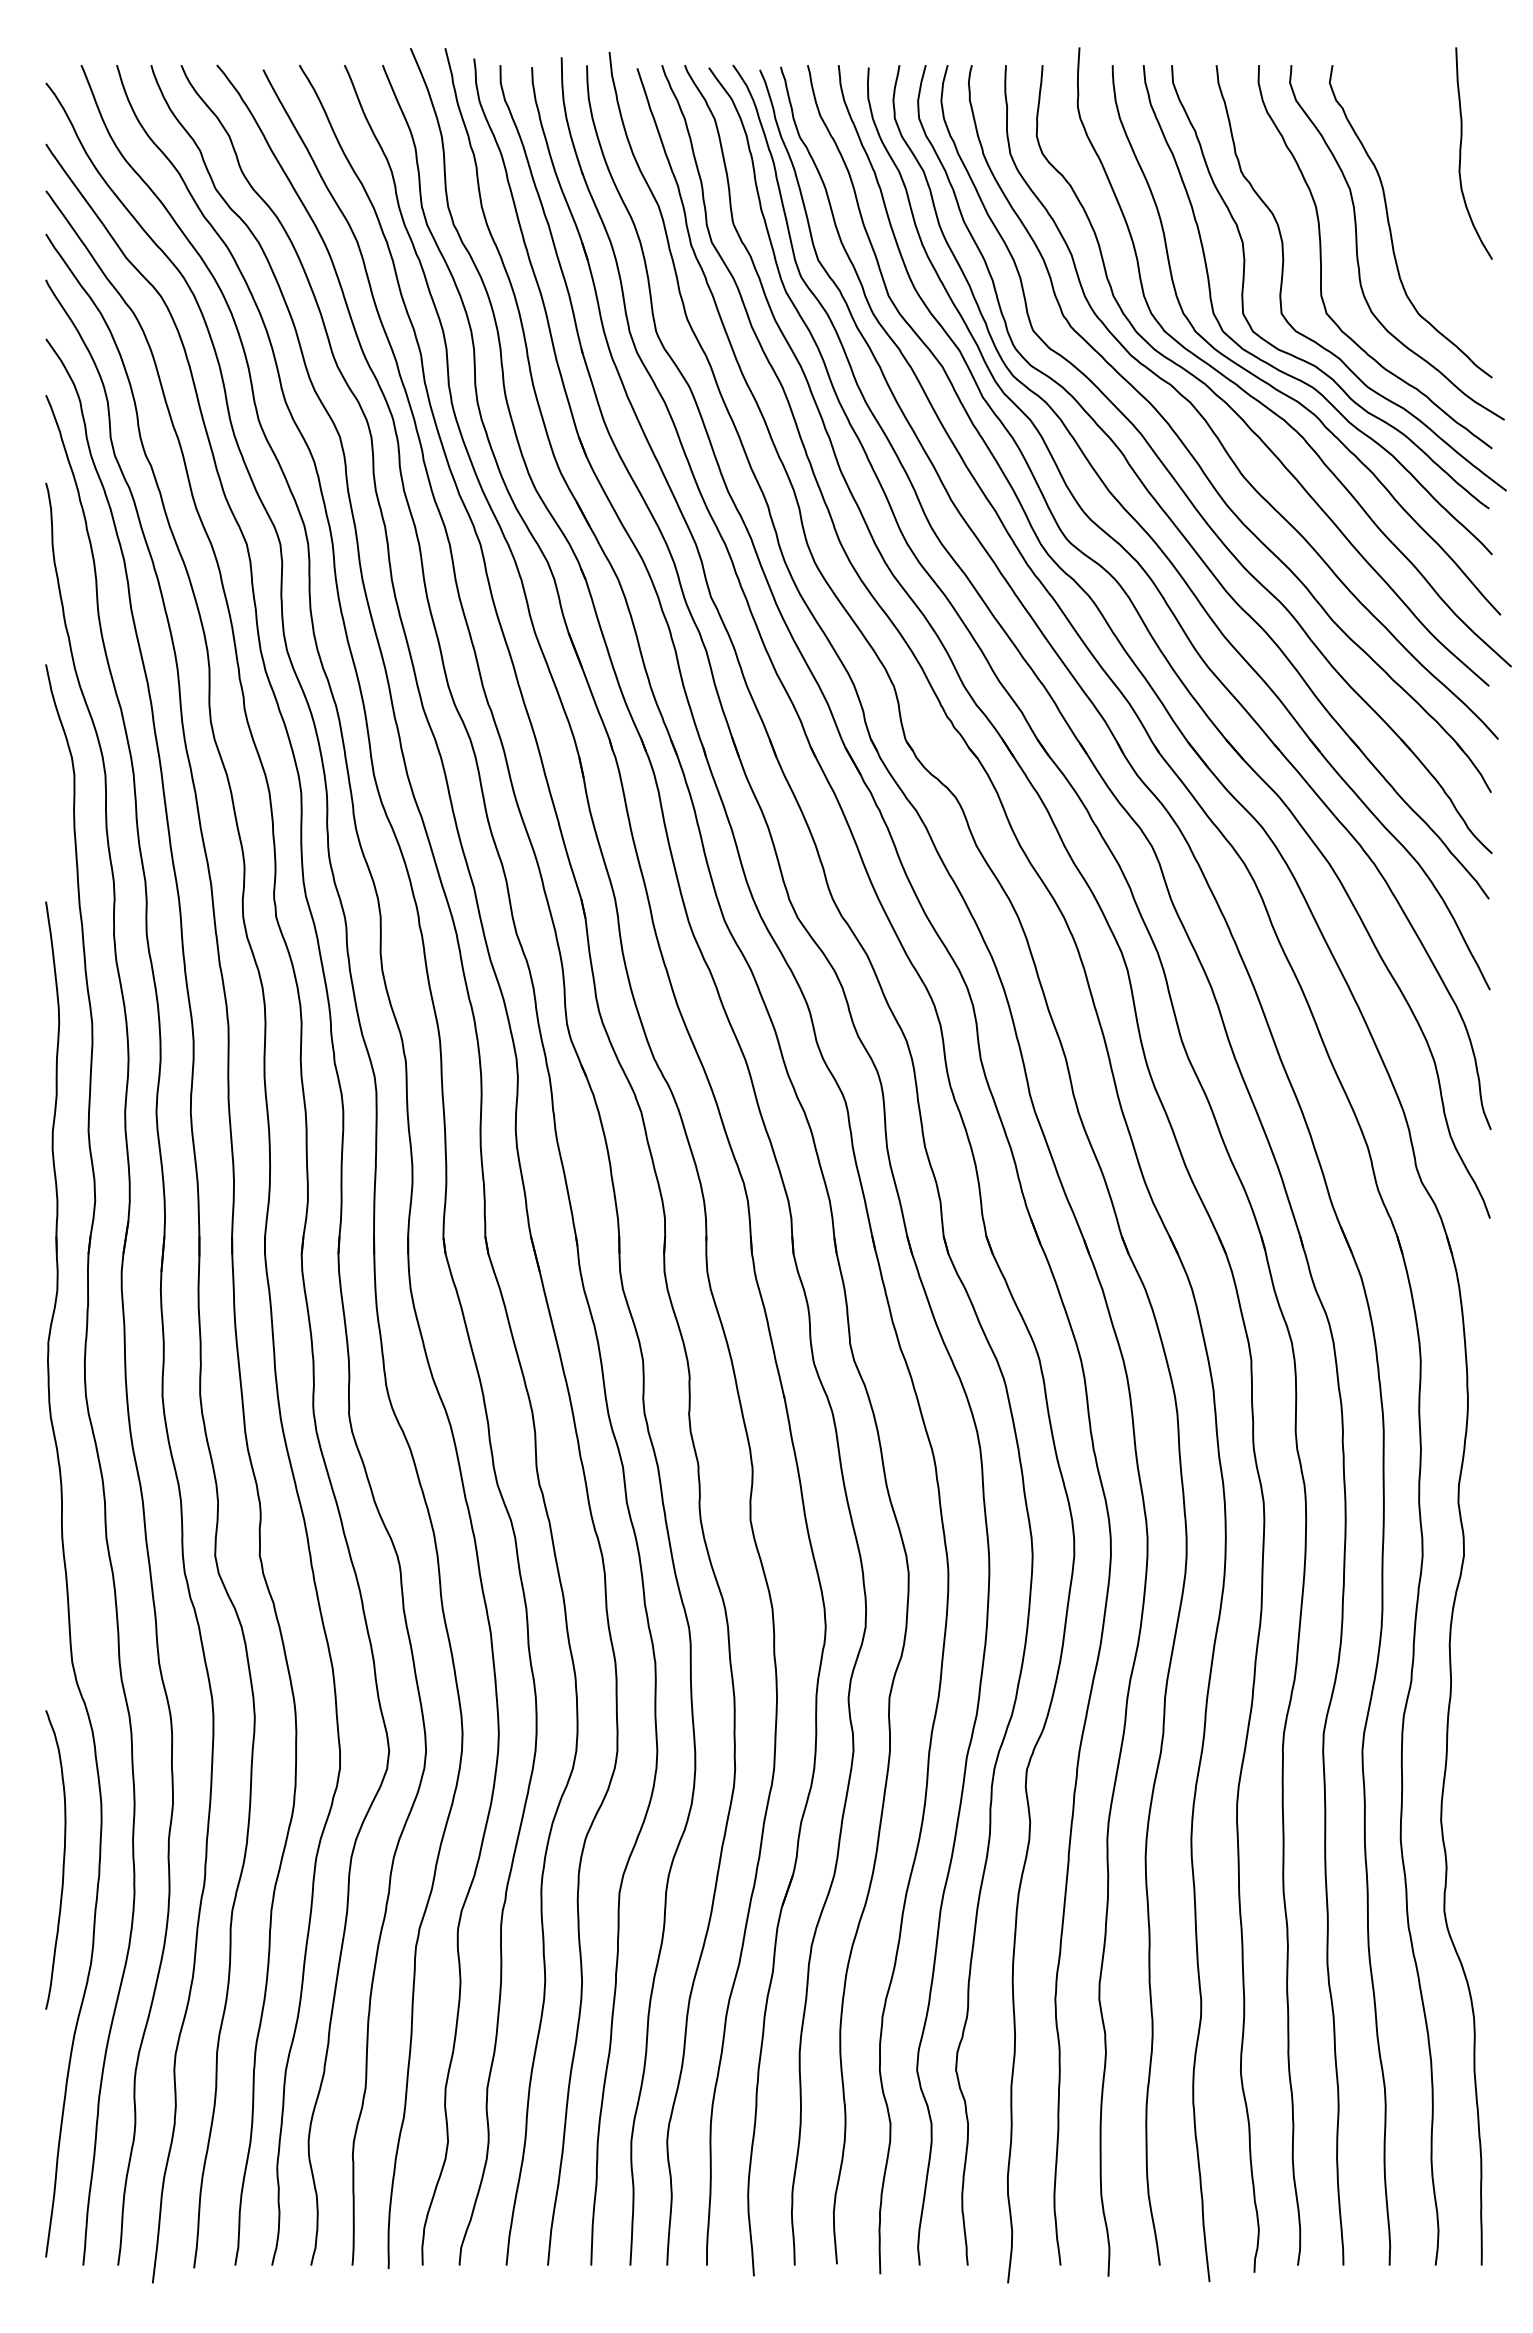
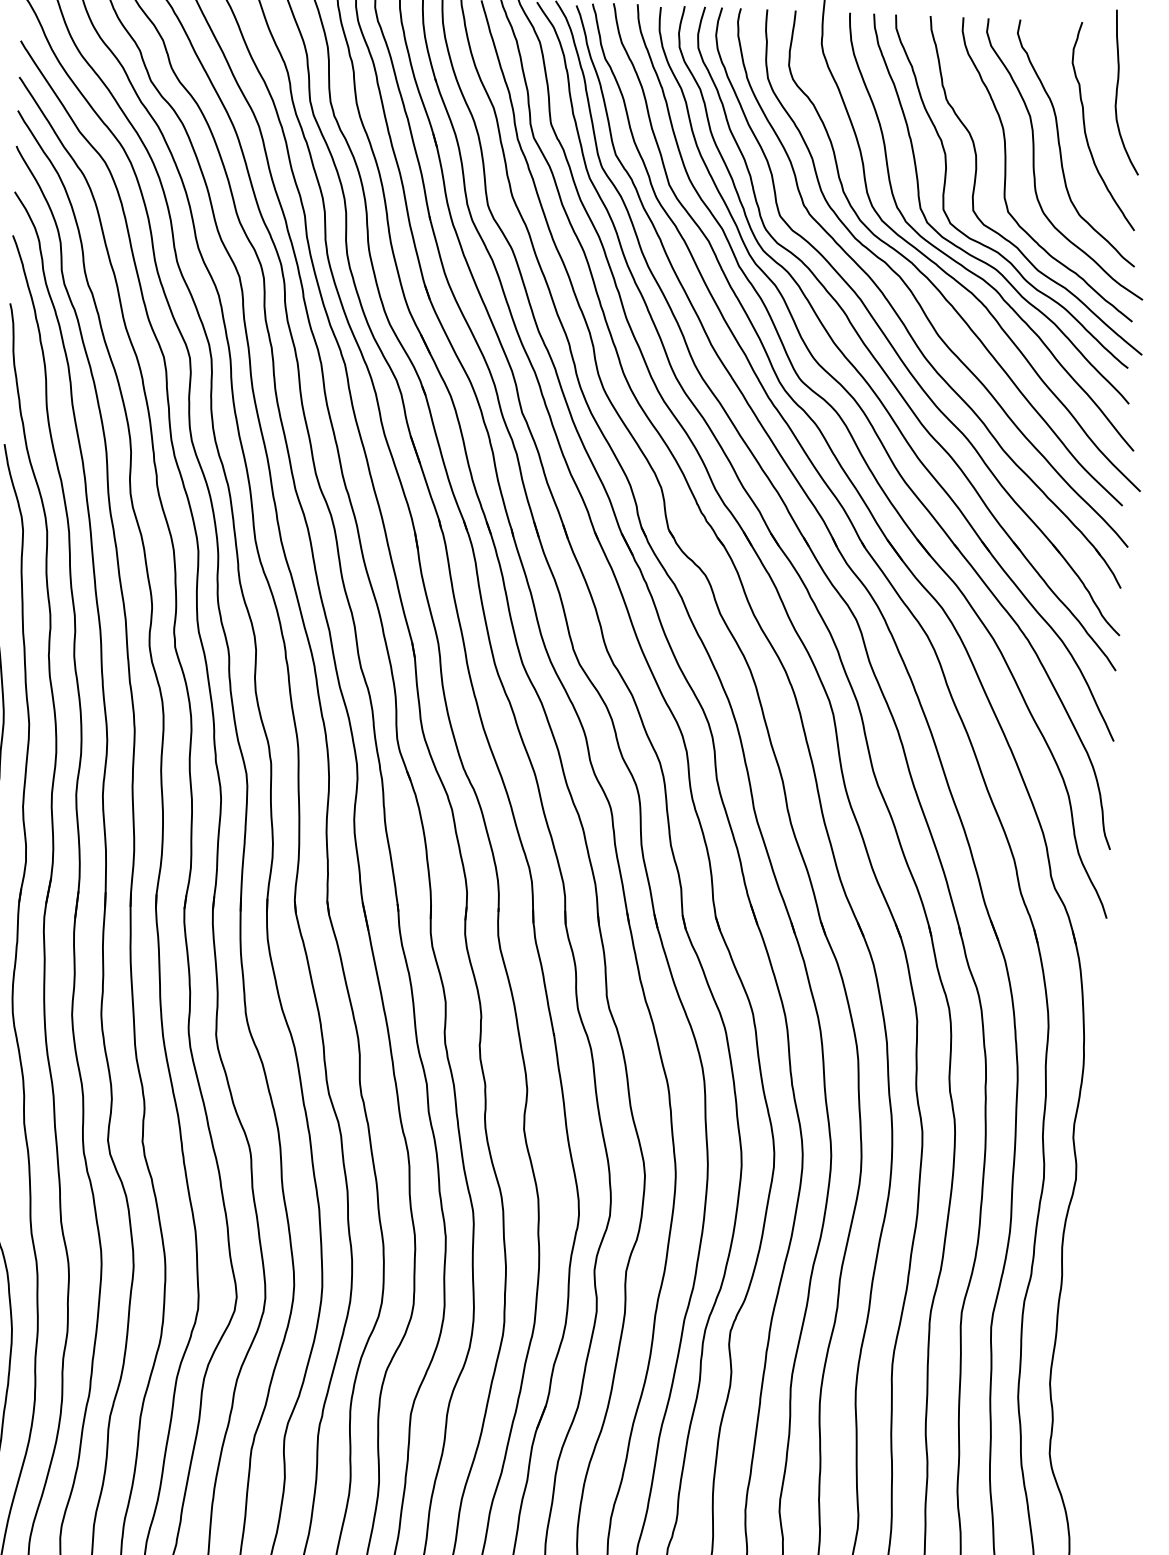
curve: (1421, 198) -> (1085, 125), added

